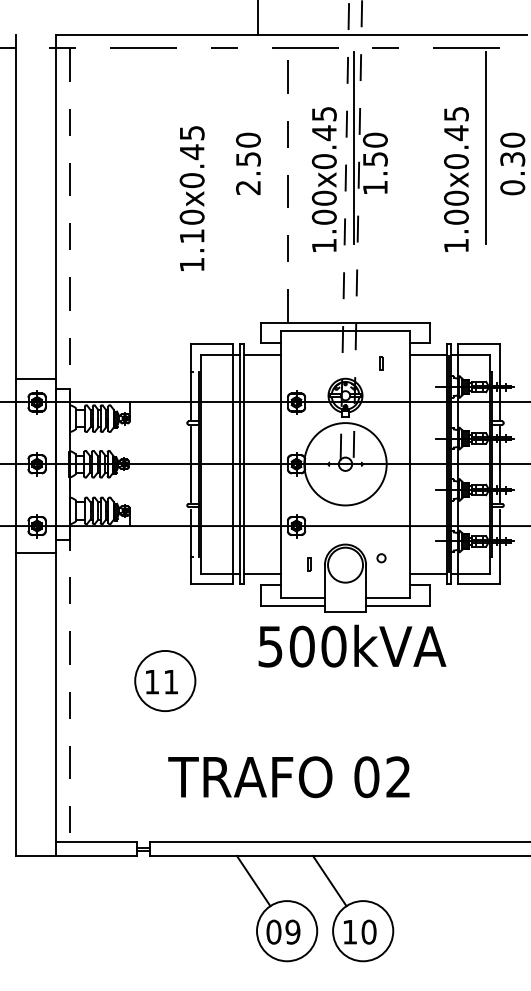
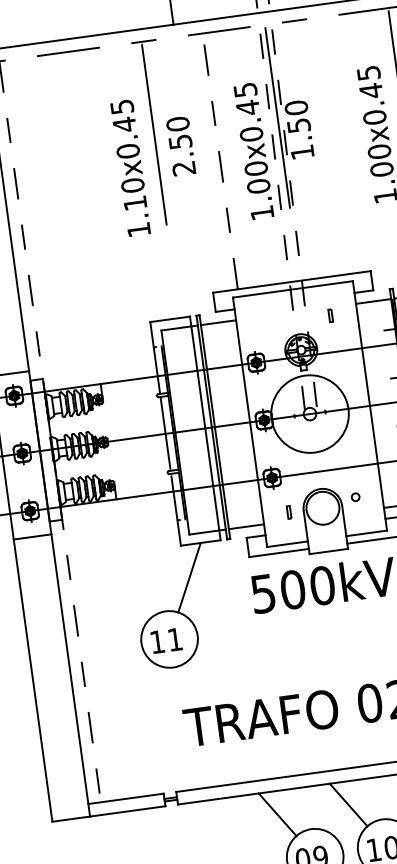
line: (221, 147) -> (153, 134), added
text: (191, 198) -> (129, 168), moved
line: (195, 618) -> (189, 577), added

